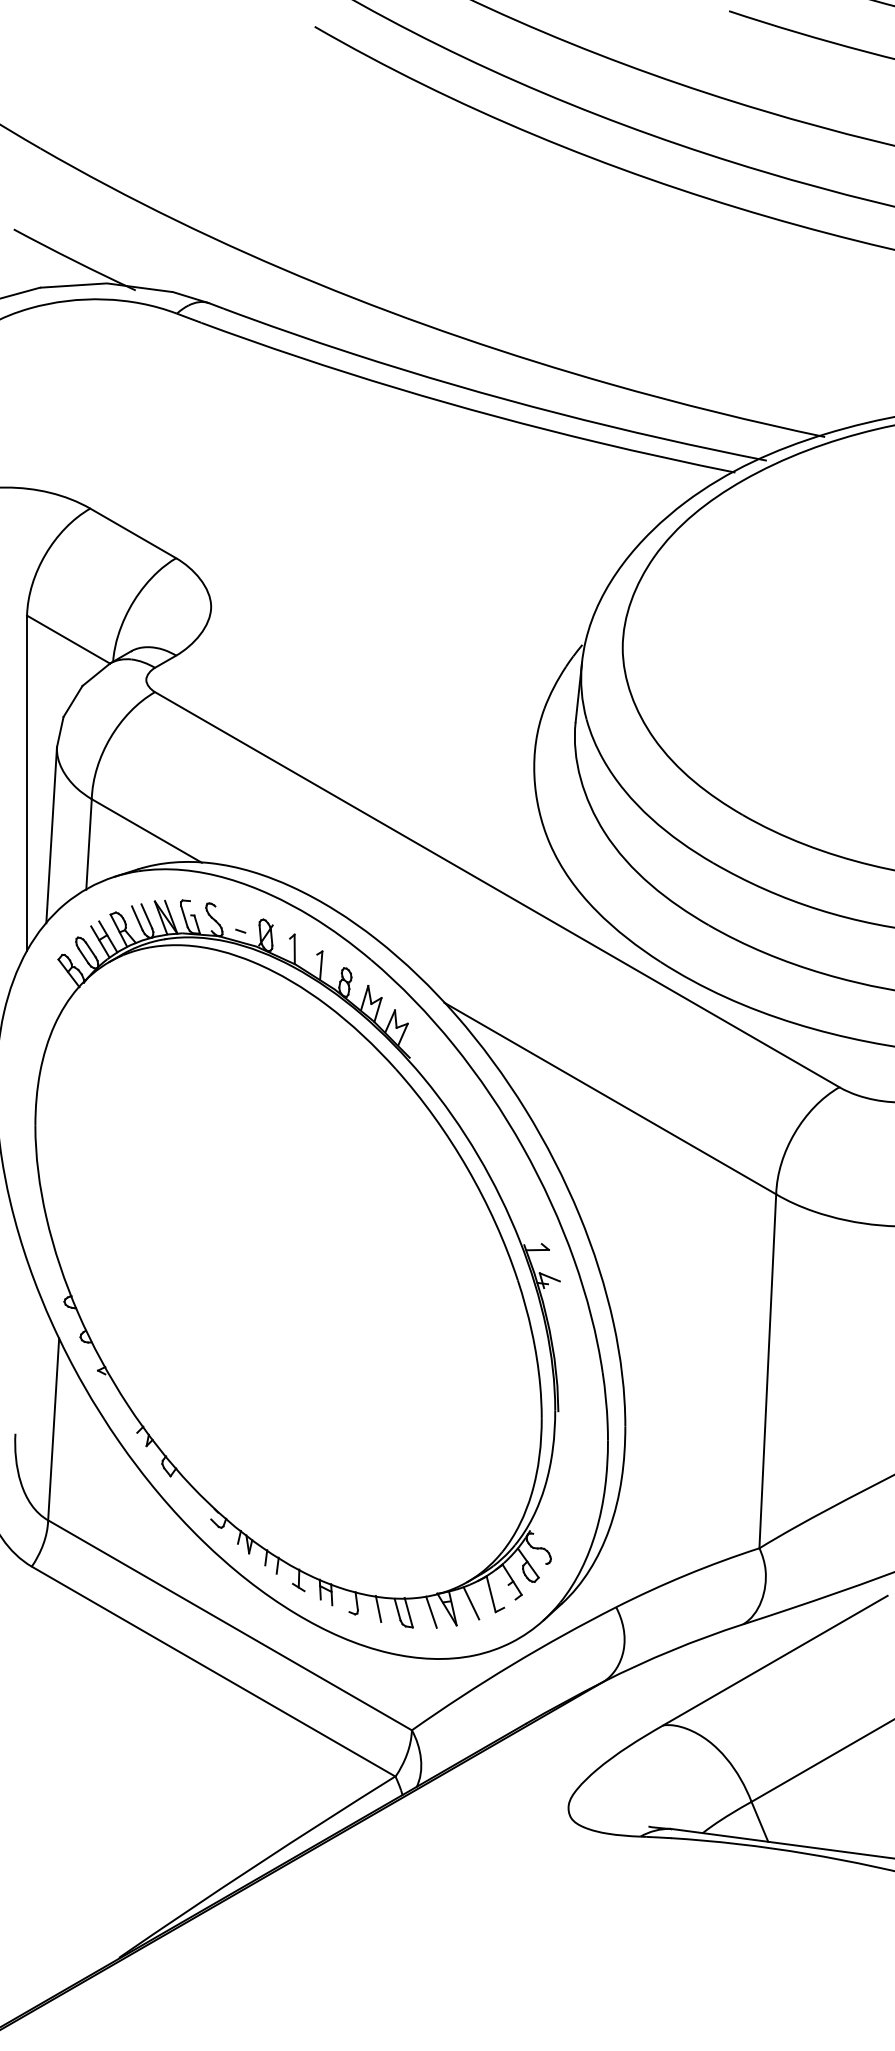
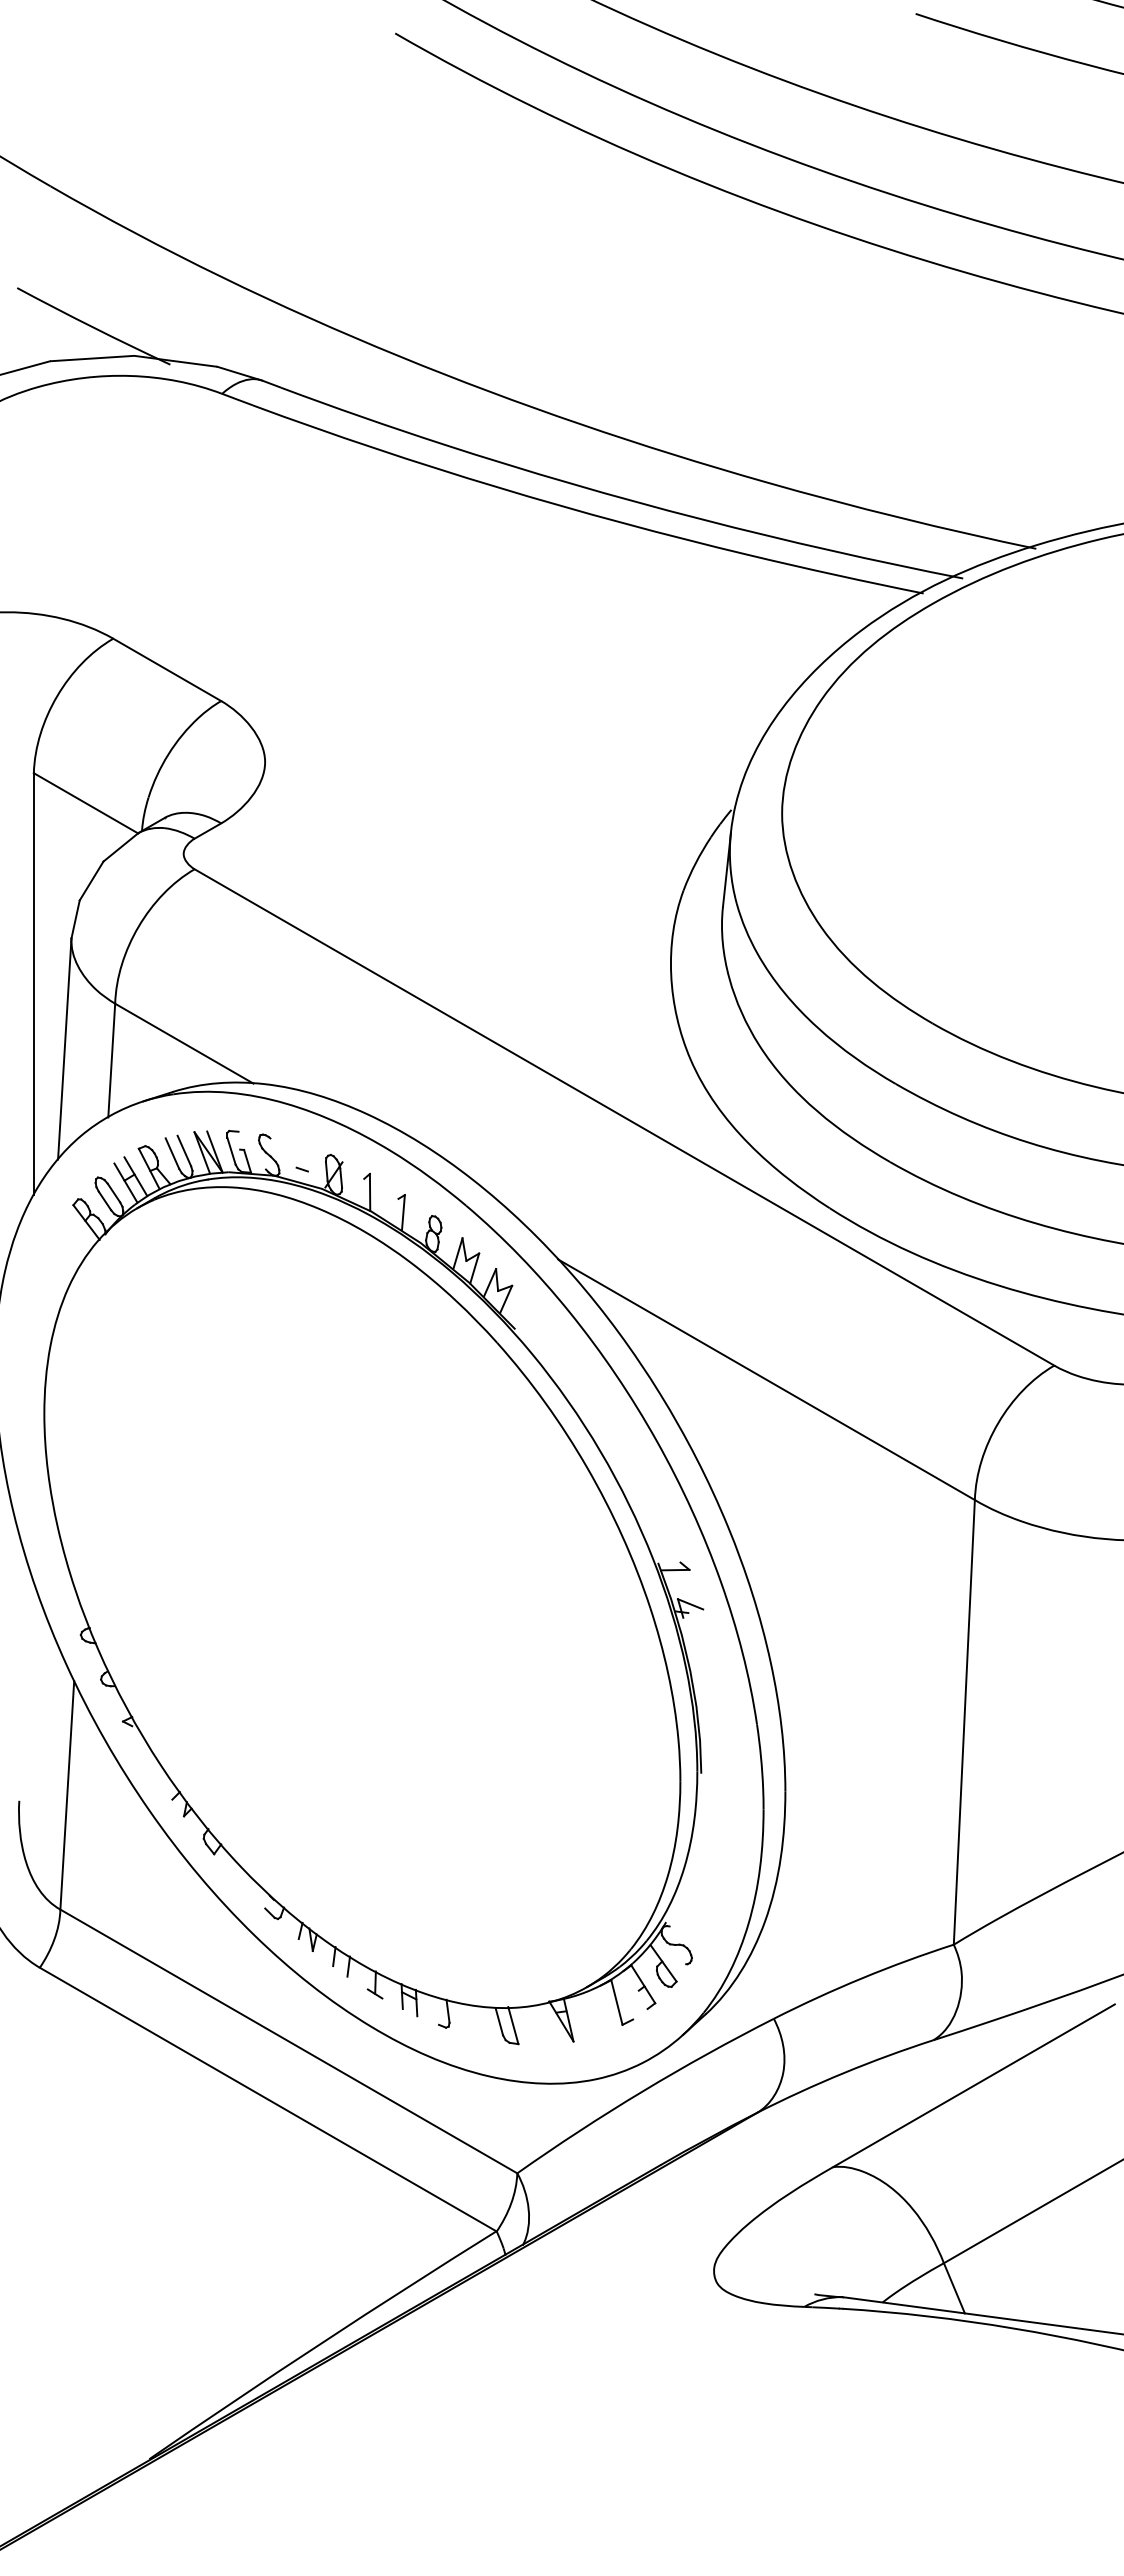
line: (470, 1603) -> (591, 2013), removed
line: (378, 1608) -> (475, 2020), removed
line: (431, 1611) -> (541, 2024), removed

